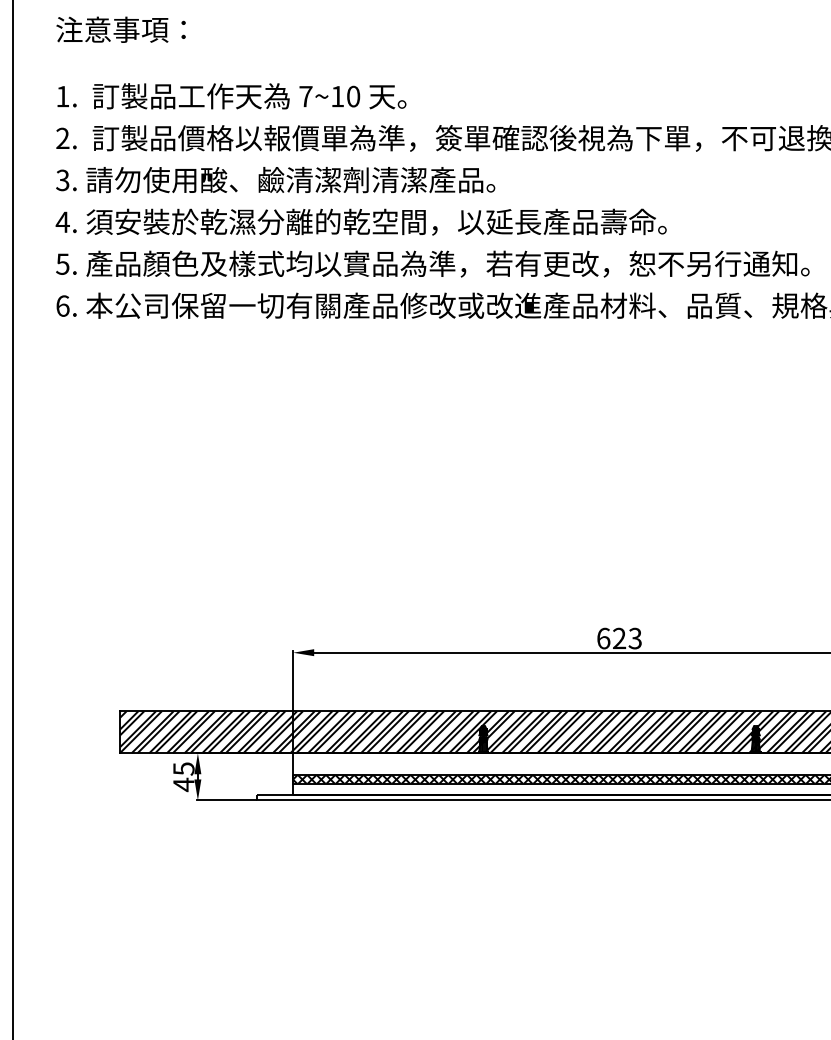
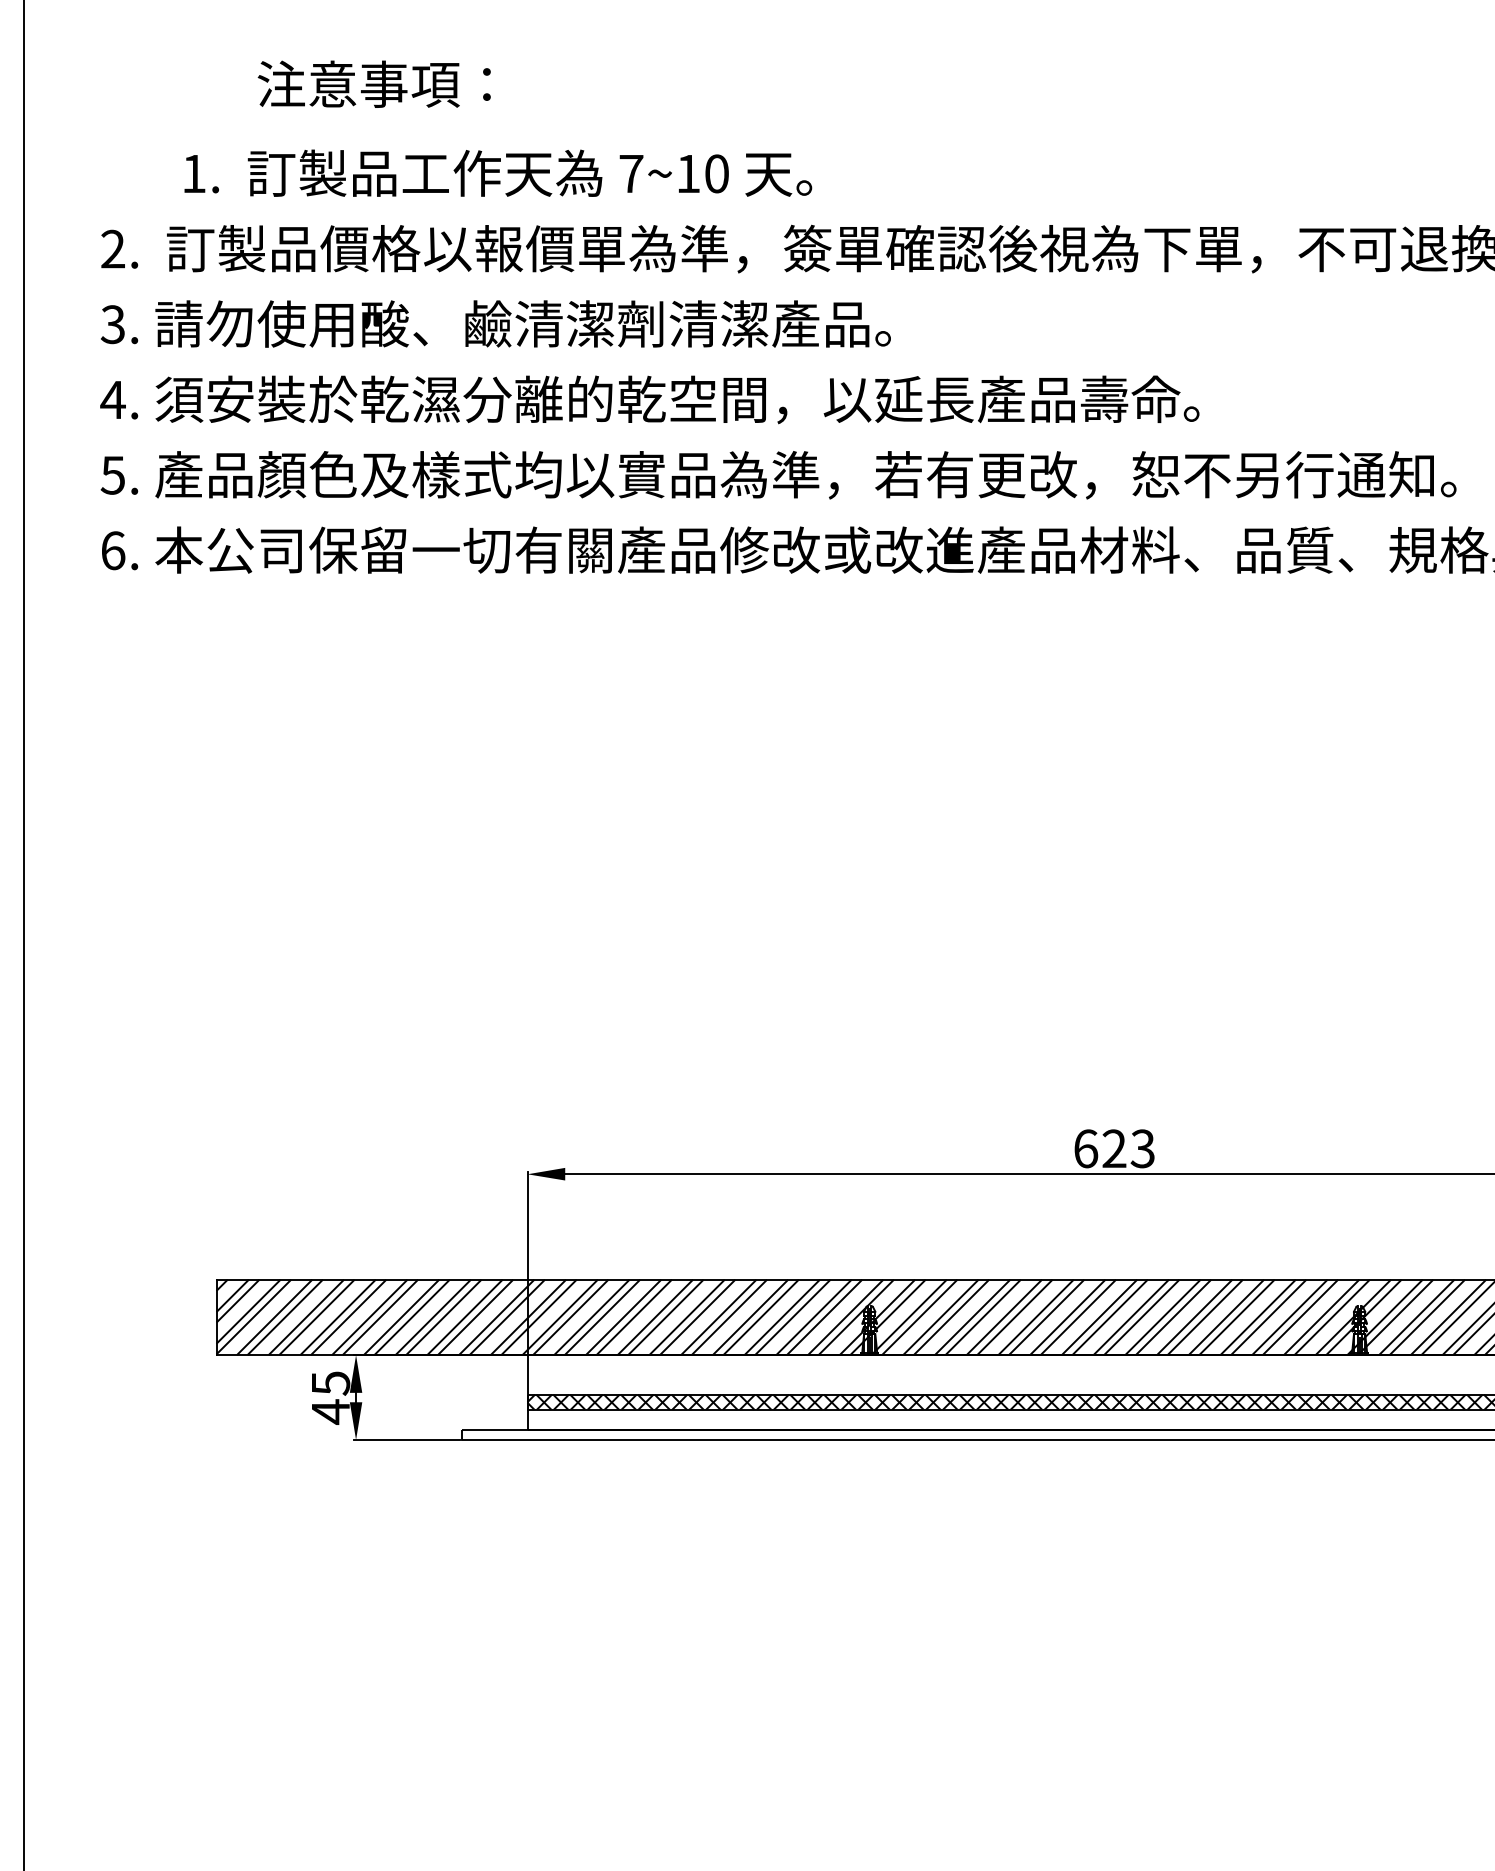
text: (120, 29) -> (373, 83), moved
text: (231, 96) -> (497, 173), moved

